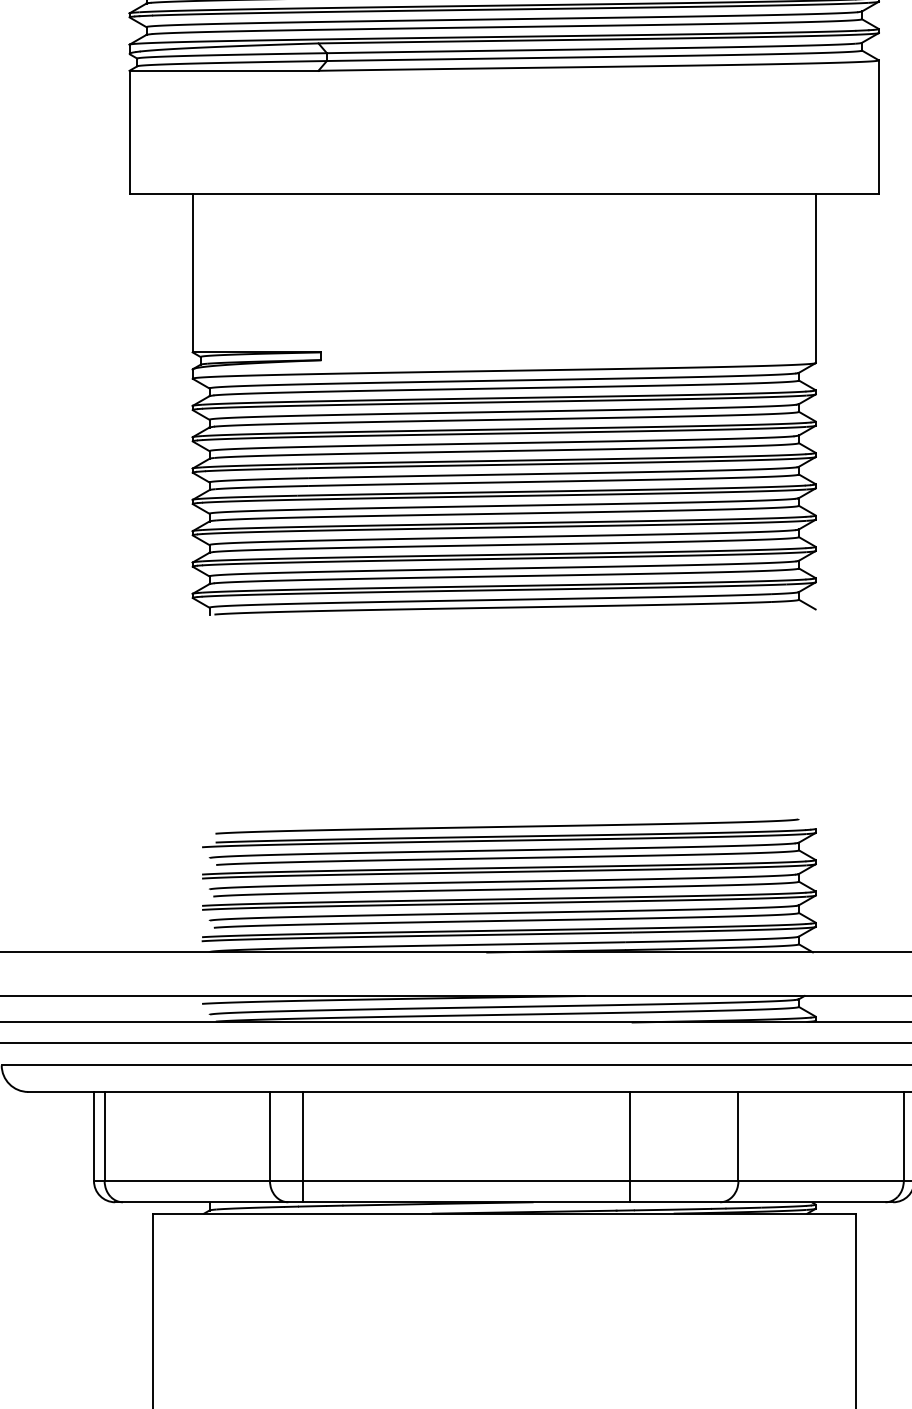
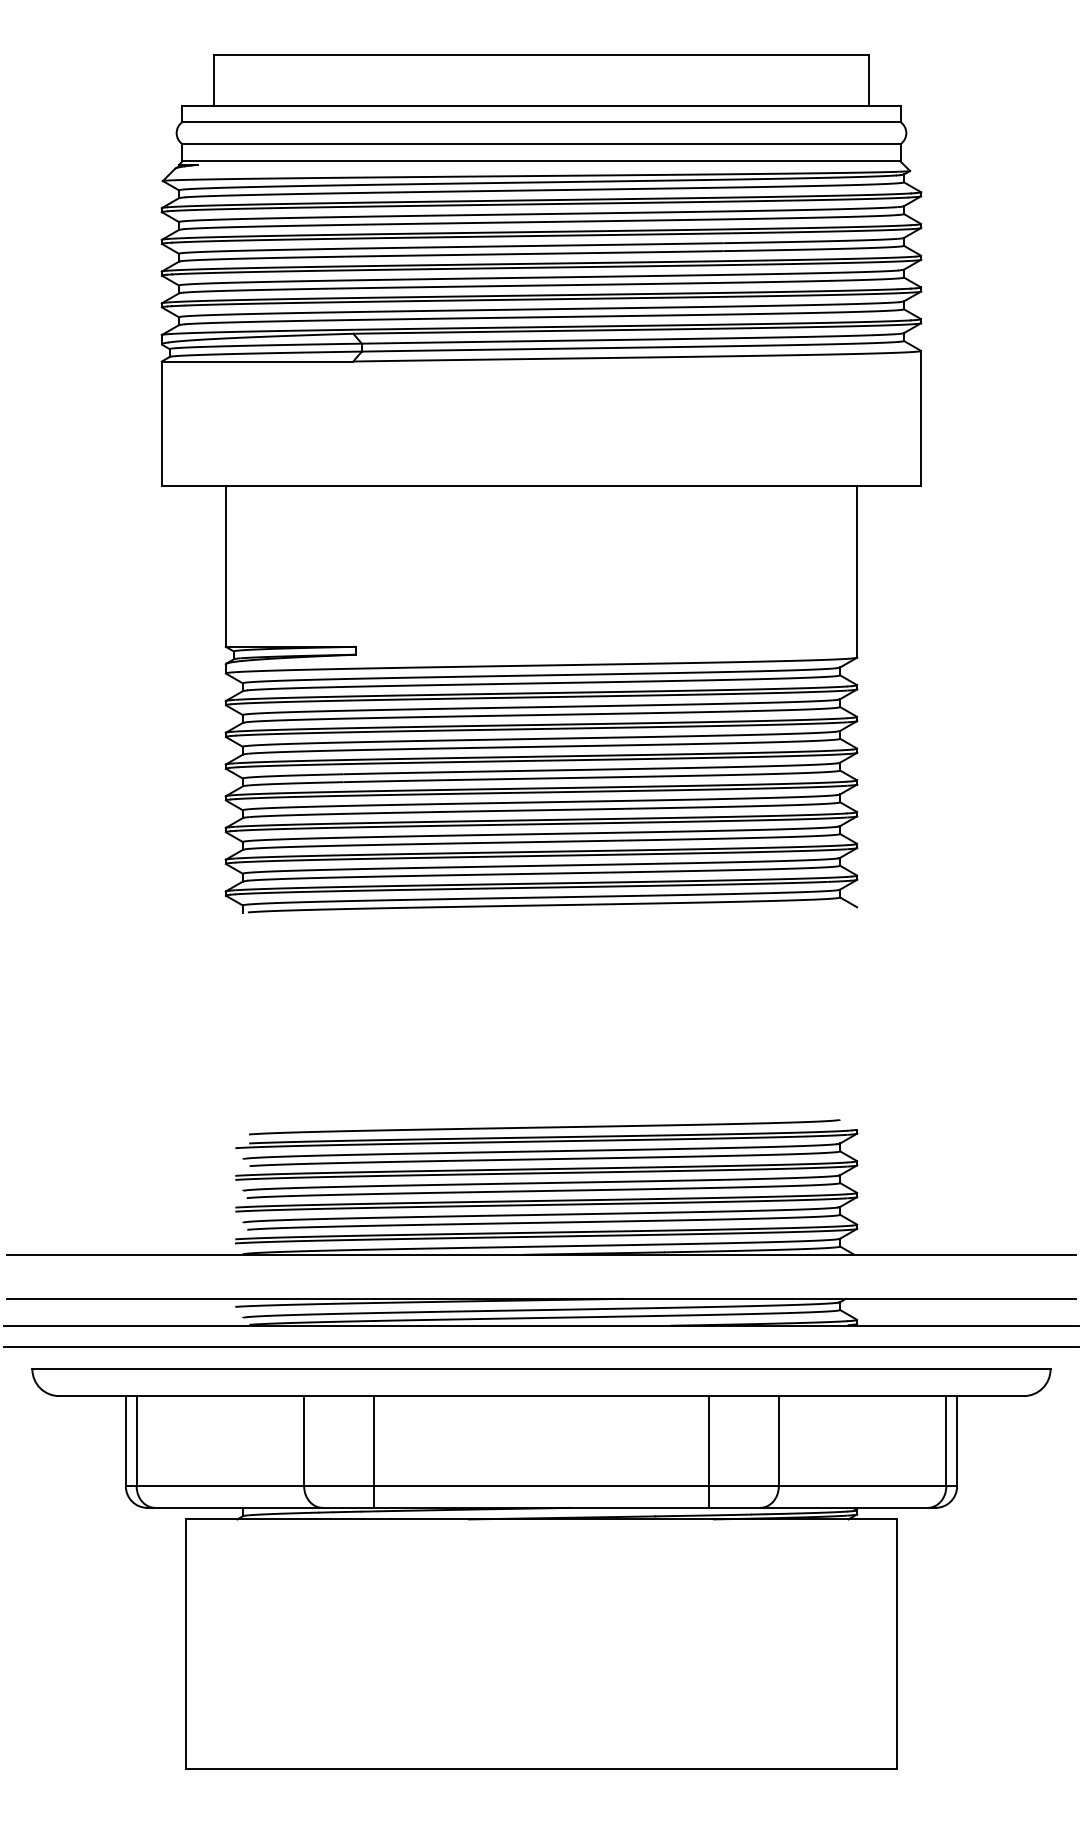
line: (302, 1146) -> (373, 1451), moved
line: (630, 1146) -> (709, 1451), moved

